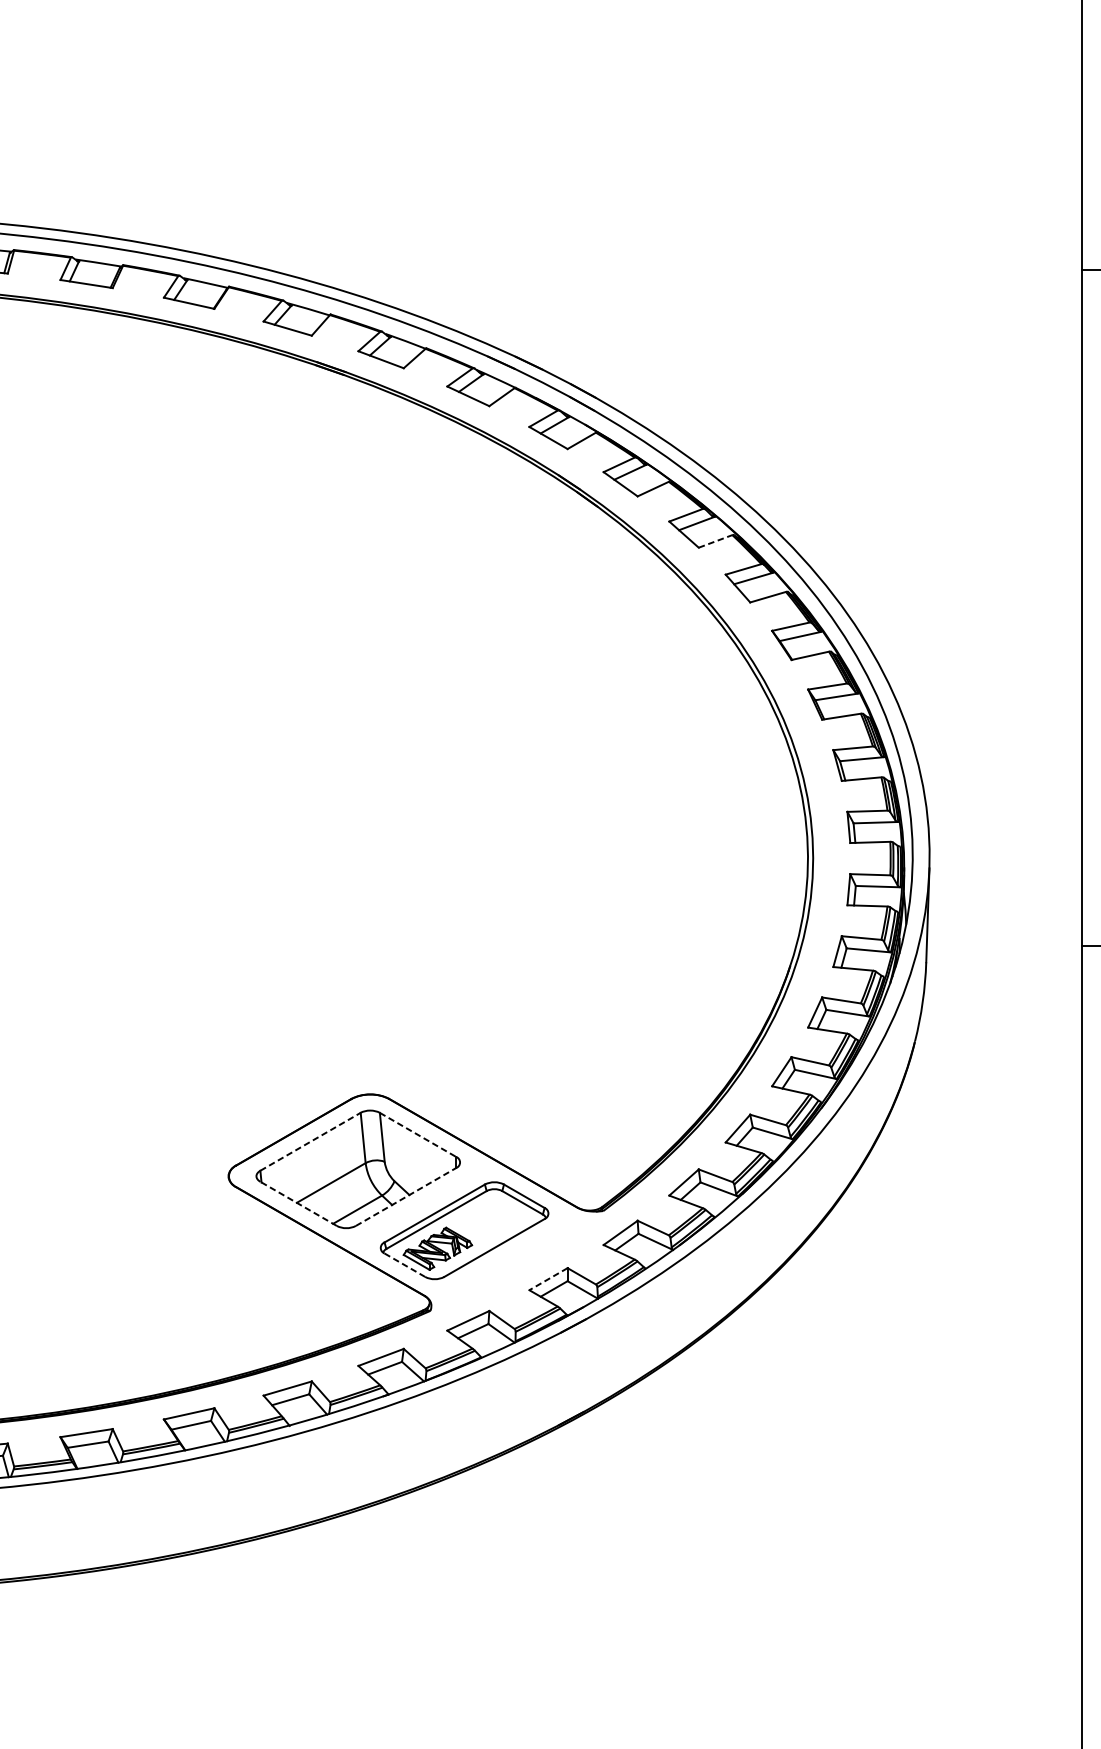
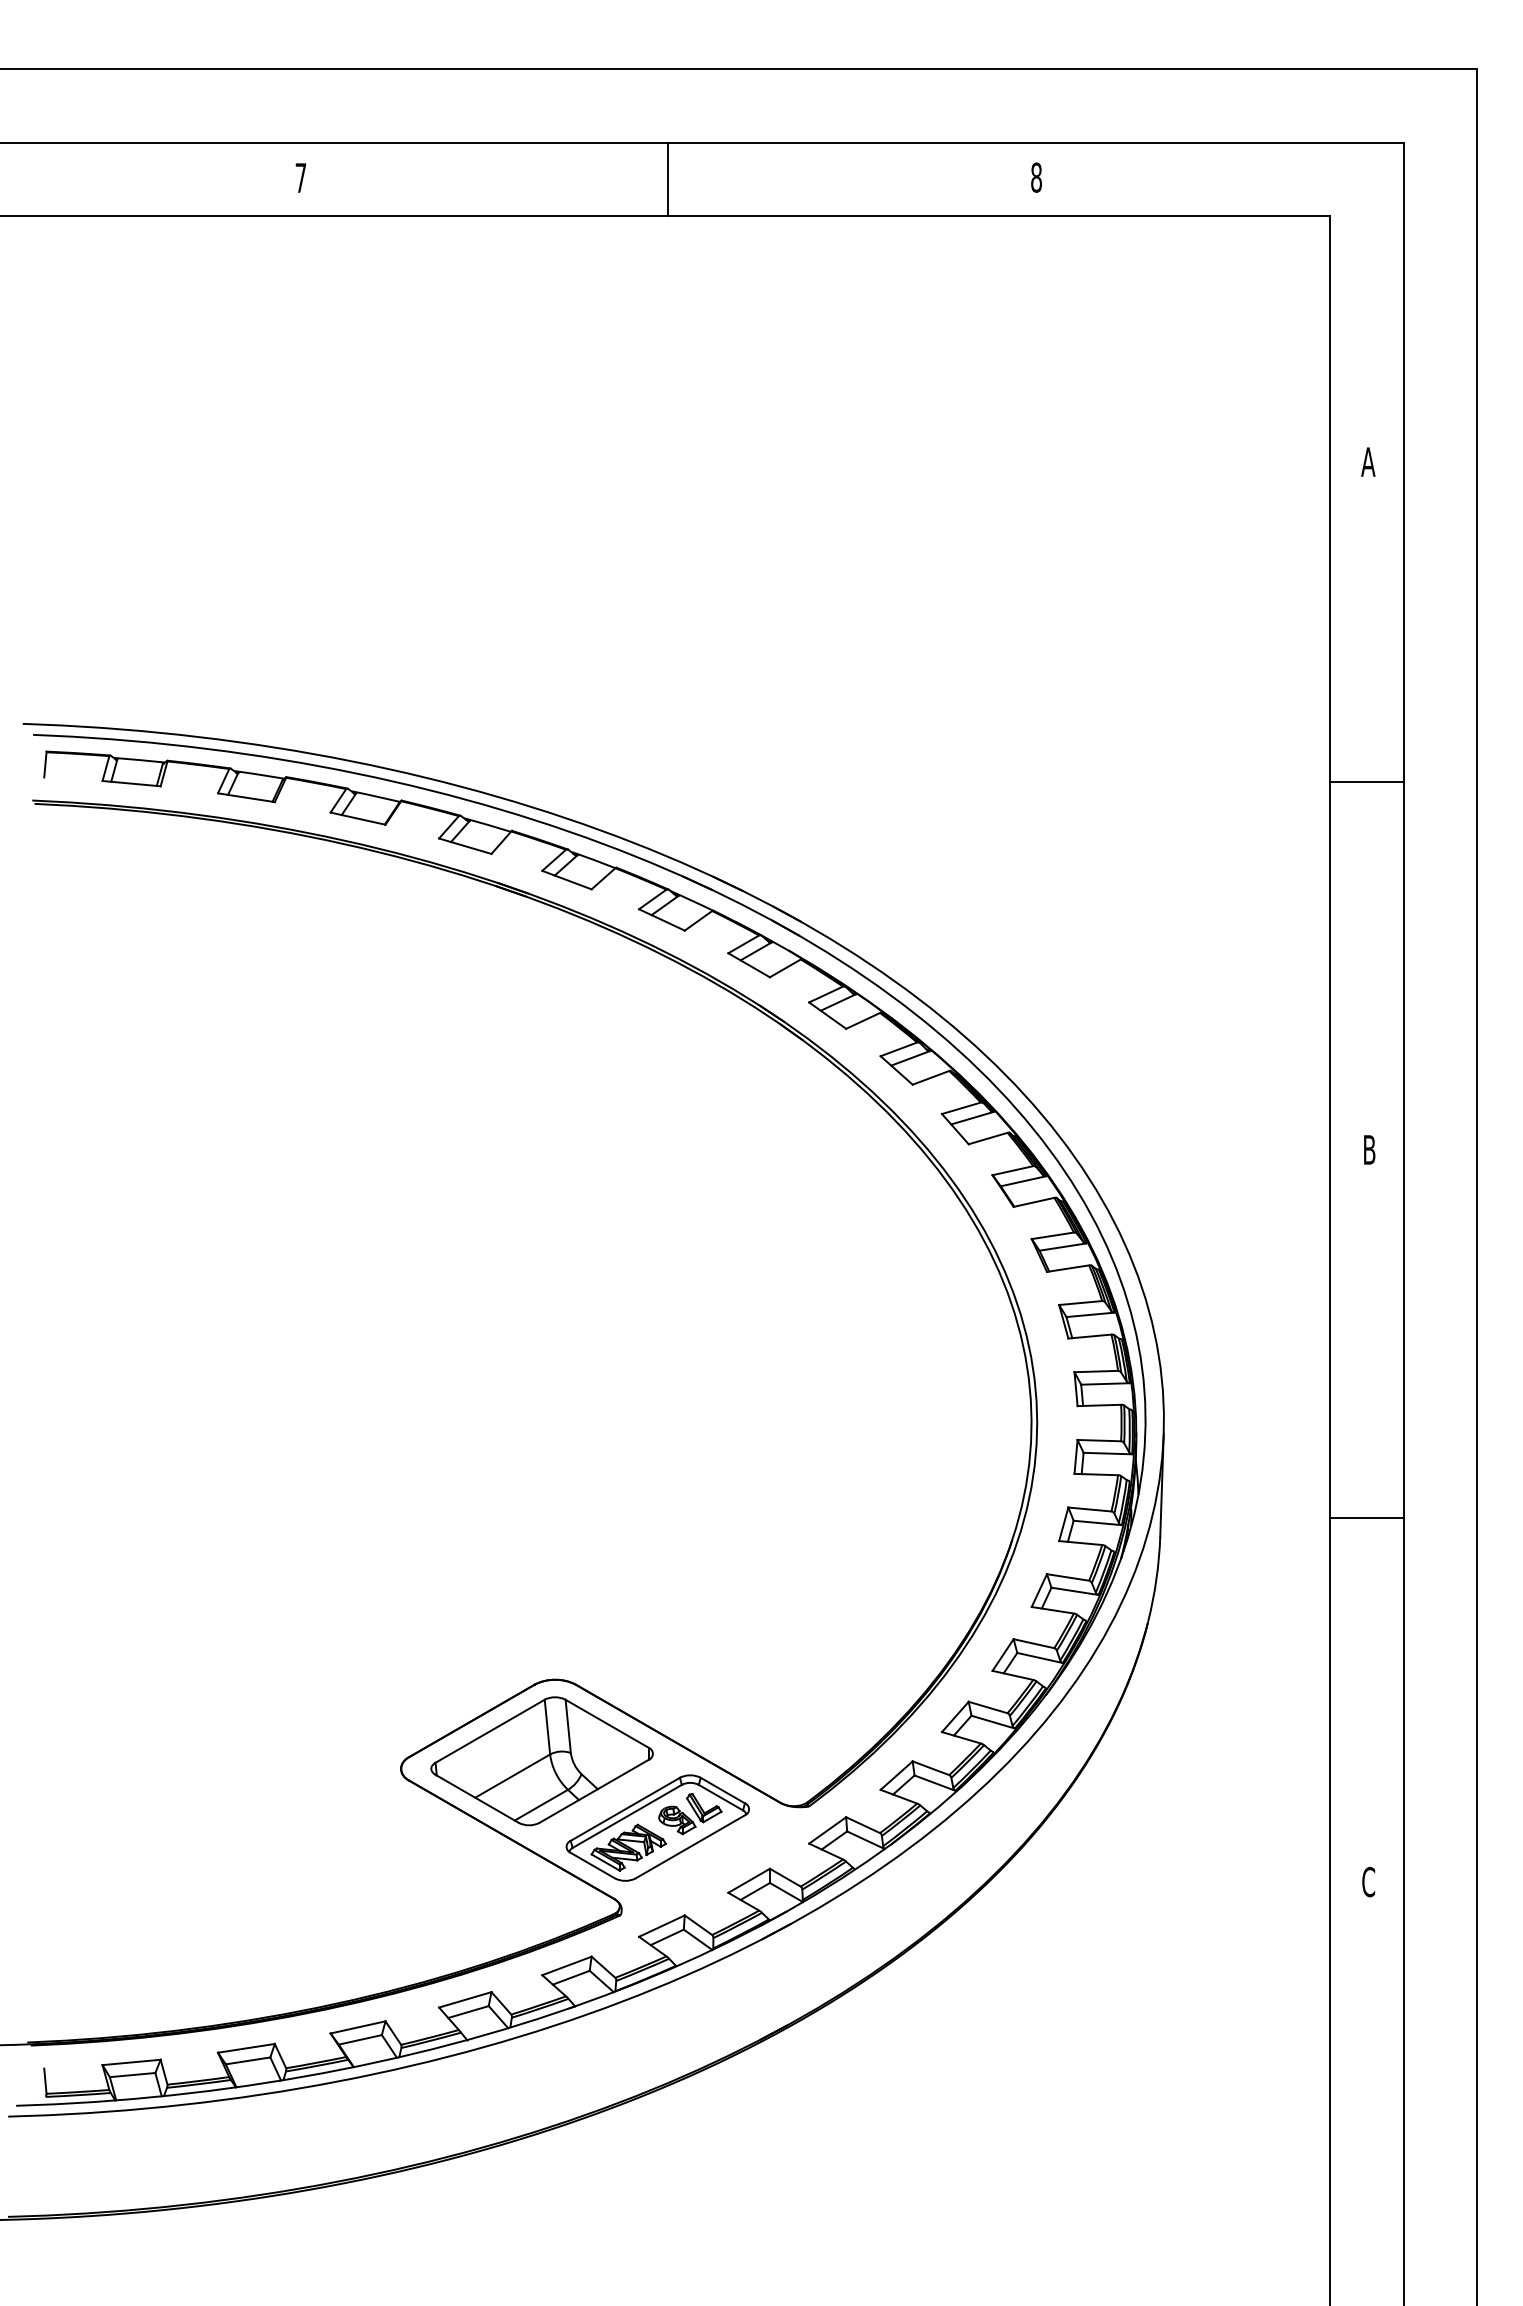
line: (715, 541) -> (930, 1077), dashed -> solid
line: (418, 1134) -> (607, 1723), dashed -> solid
line: (310, 1141) -> (490, 1731), dashed -> solid
line: (406, 1197) -> (594, 1791), dashed -> solid
line: (298, 1203) -> (477, 1798), dashed -> solid
part: (494, 1218) -> (690, 1814), added
line: (404, 1265) -> (592, 1865), dashed -> solid
line: (547, 1279) -> (748, 1881), dashed -> solid

